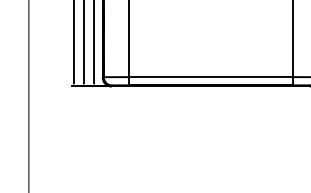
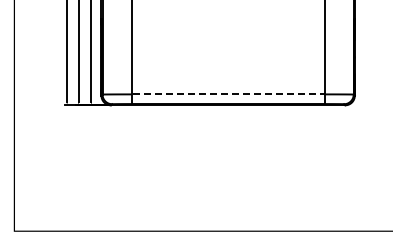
line: (211, 77) -> (229, 94), solid -> dashed

